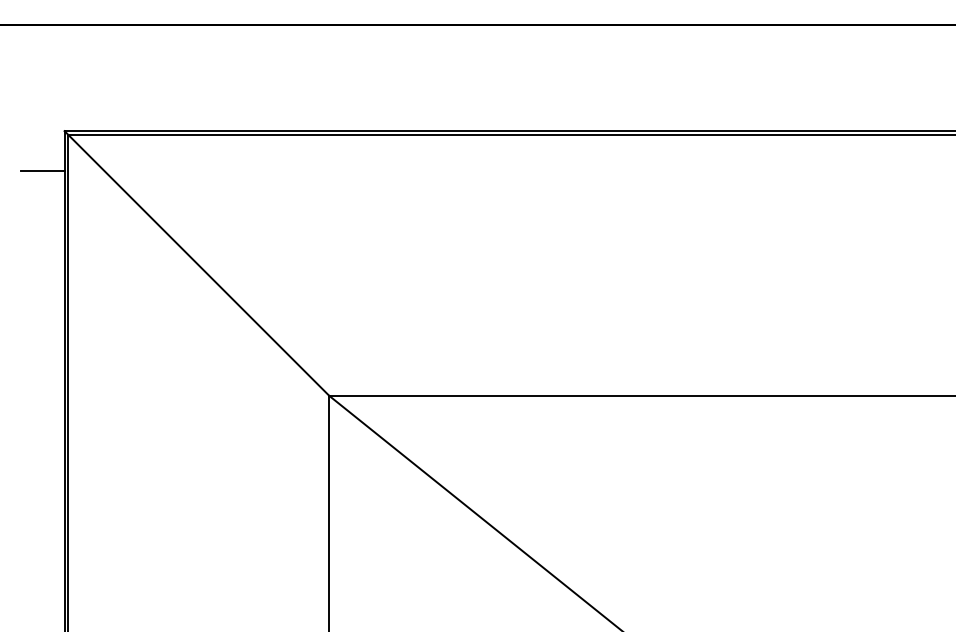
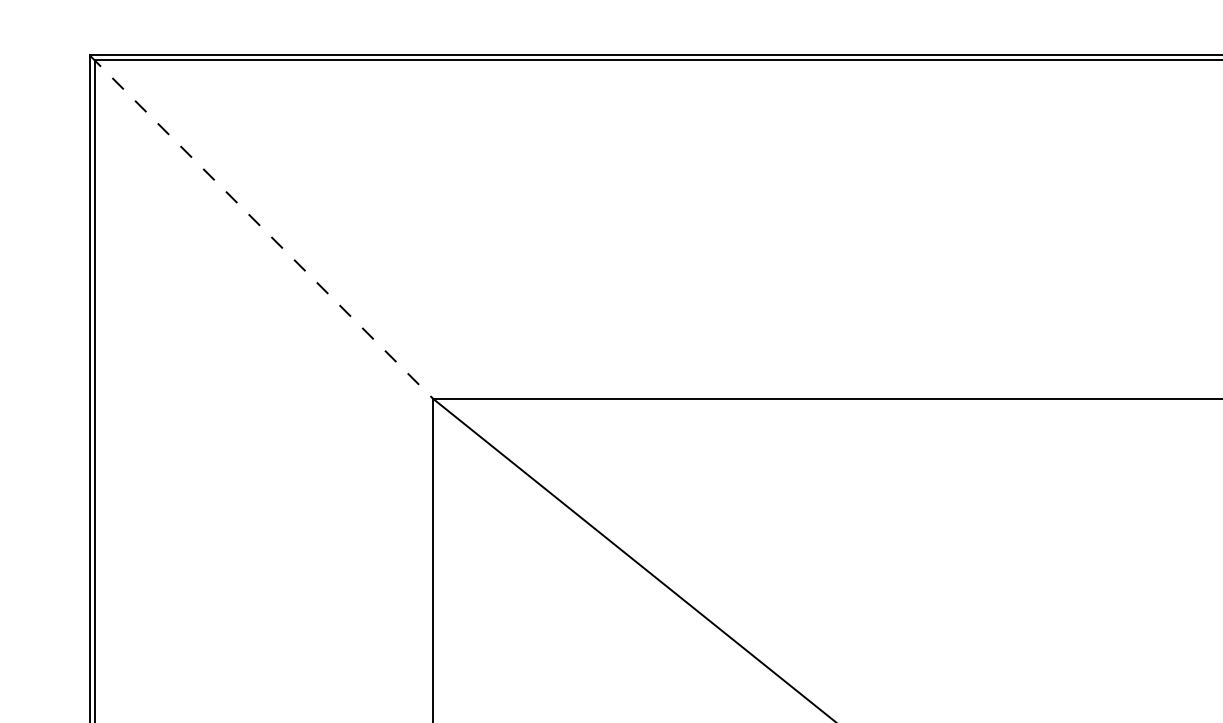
line: (42, 170) -> (60, 106), removed
line: (197, 263) -> (262, 227), solid -> dashed

